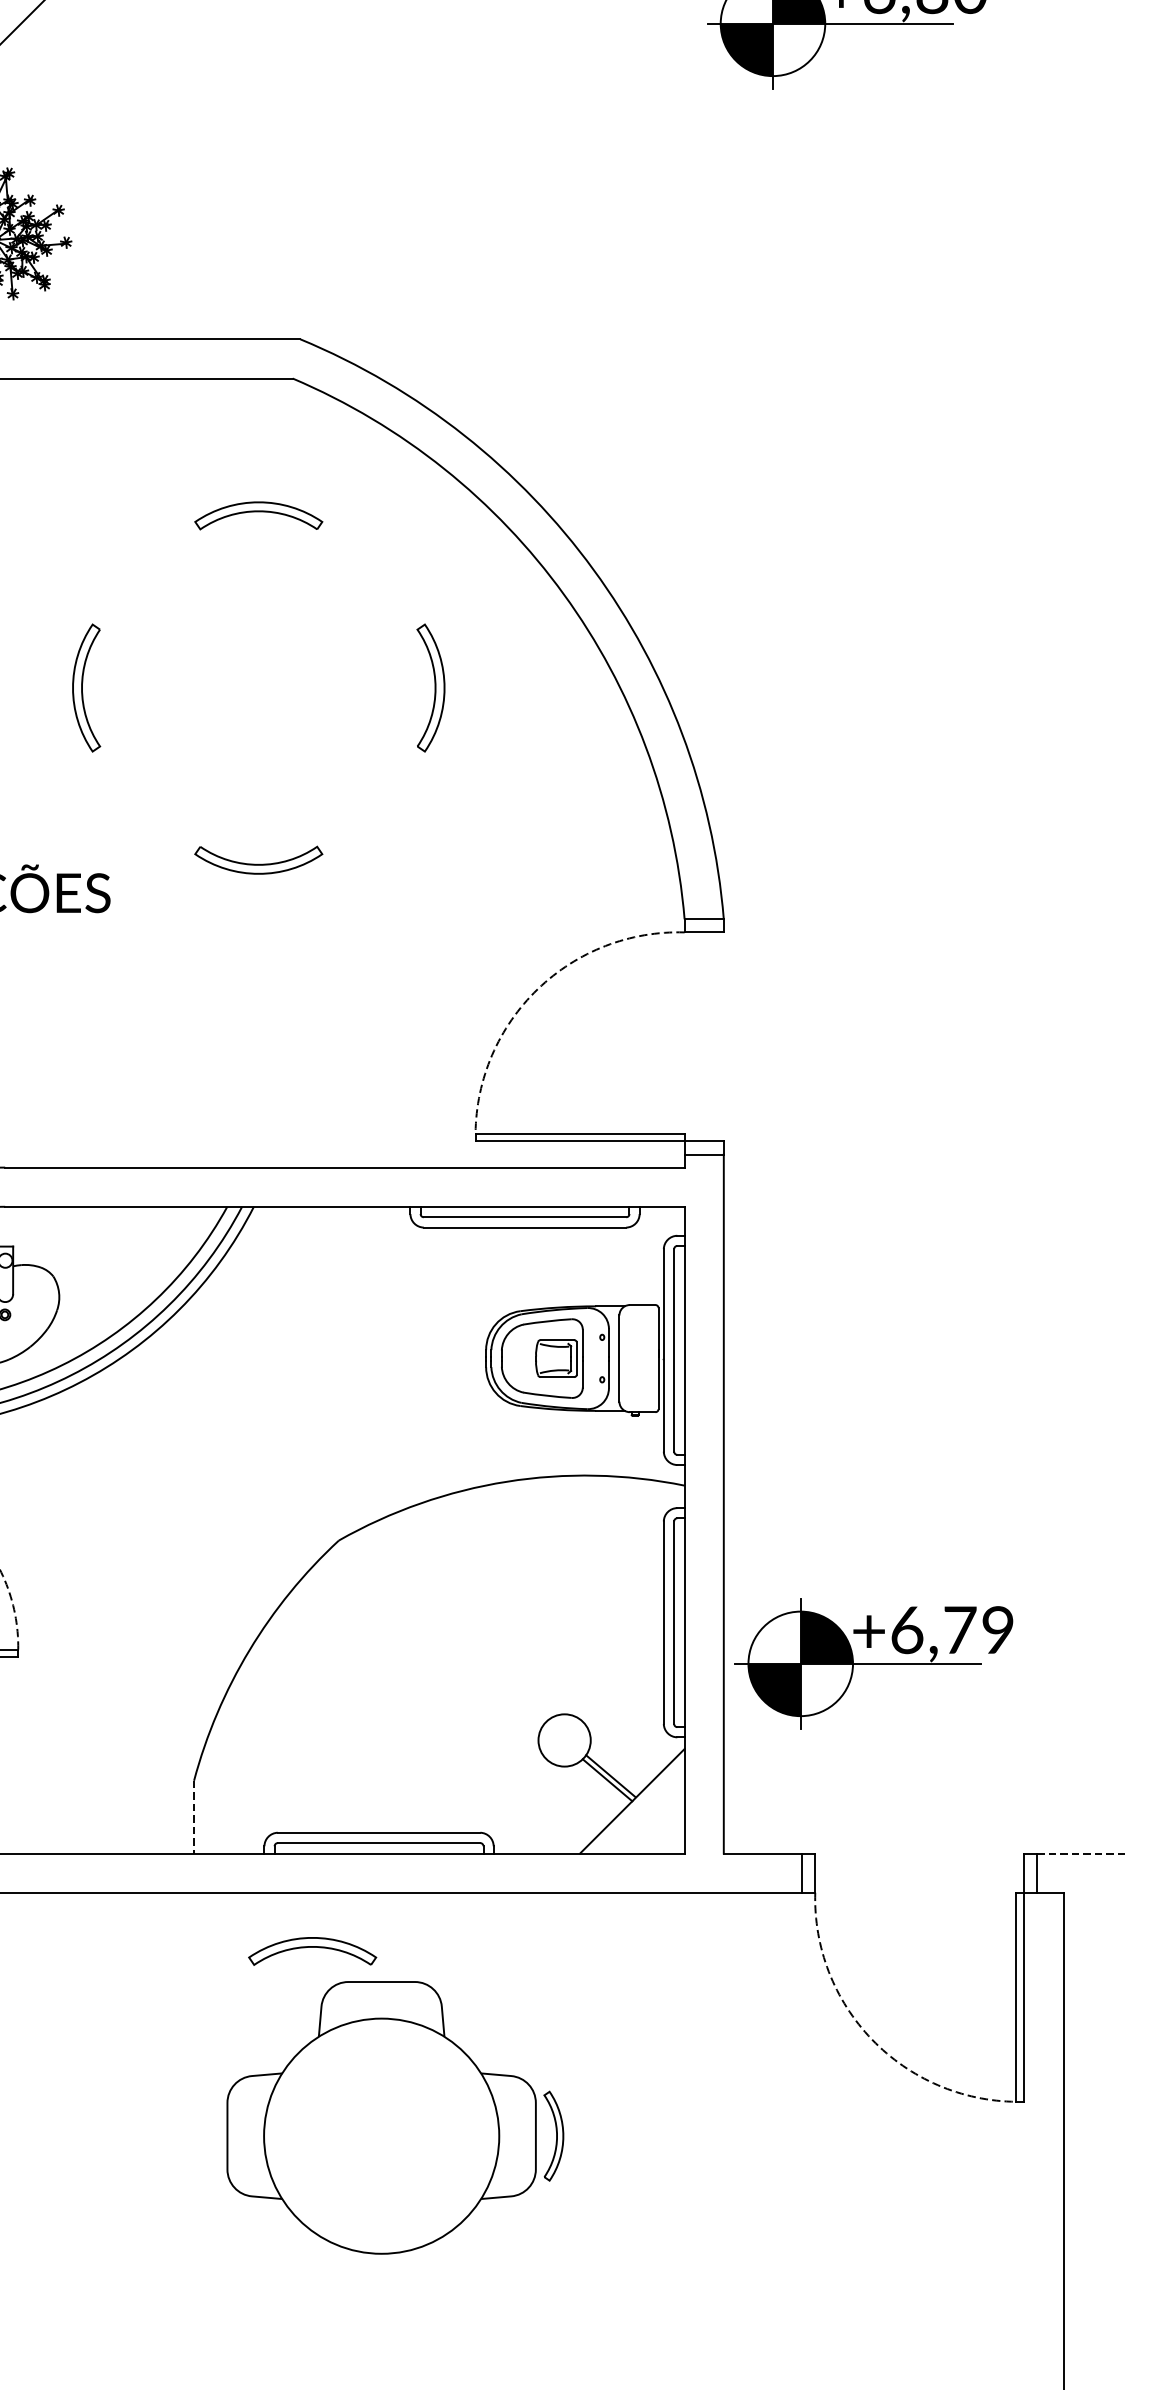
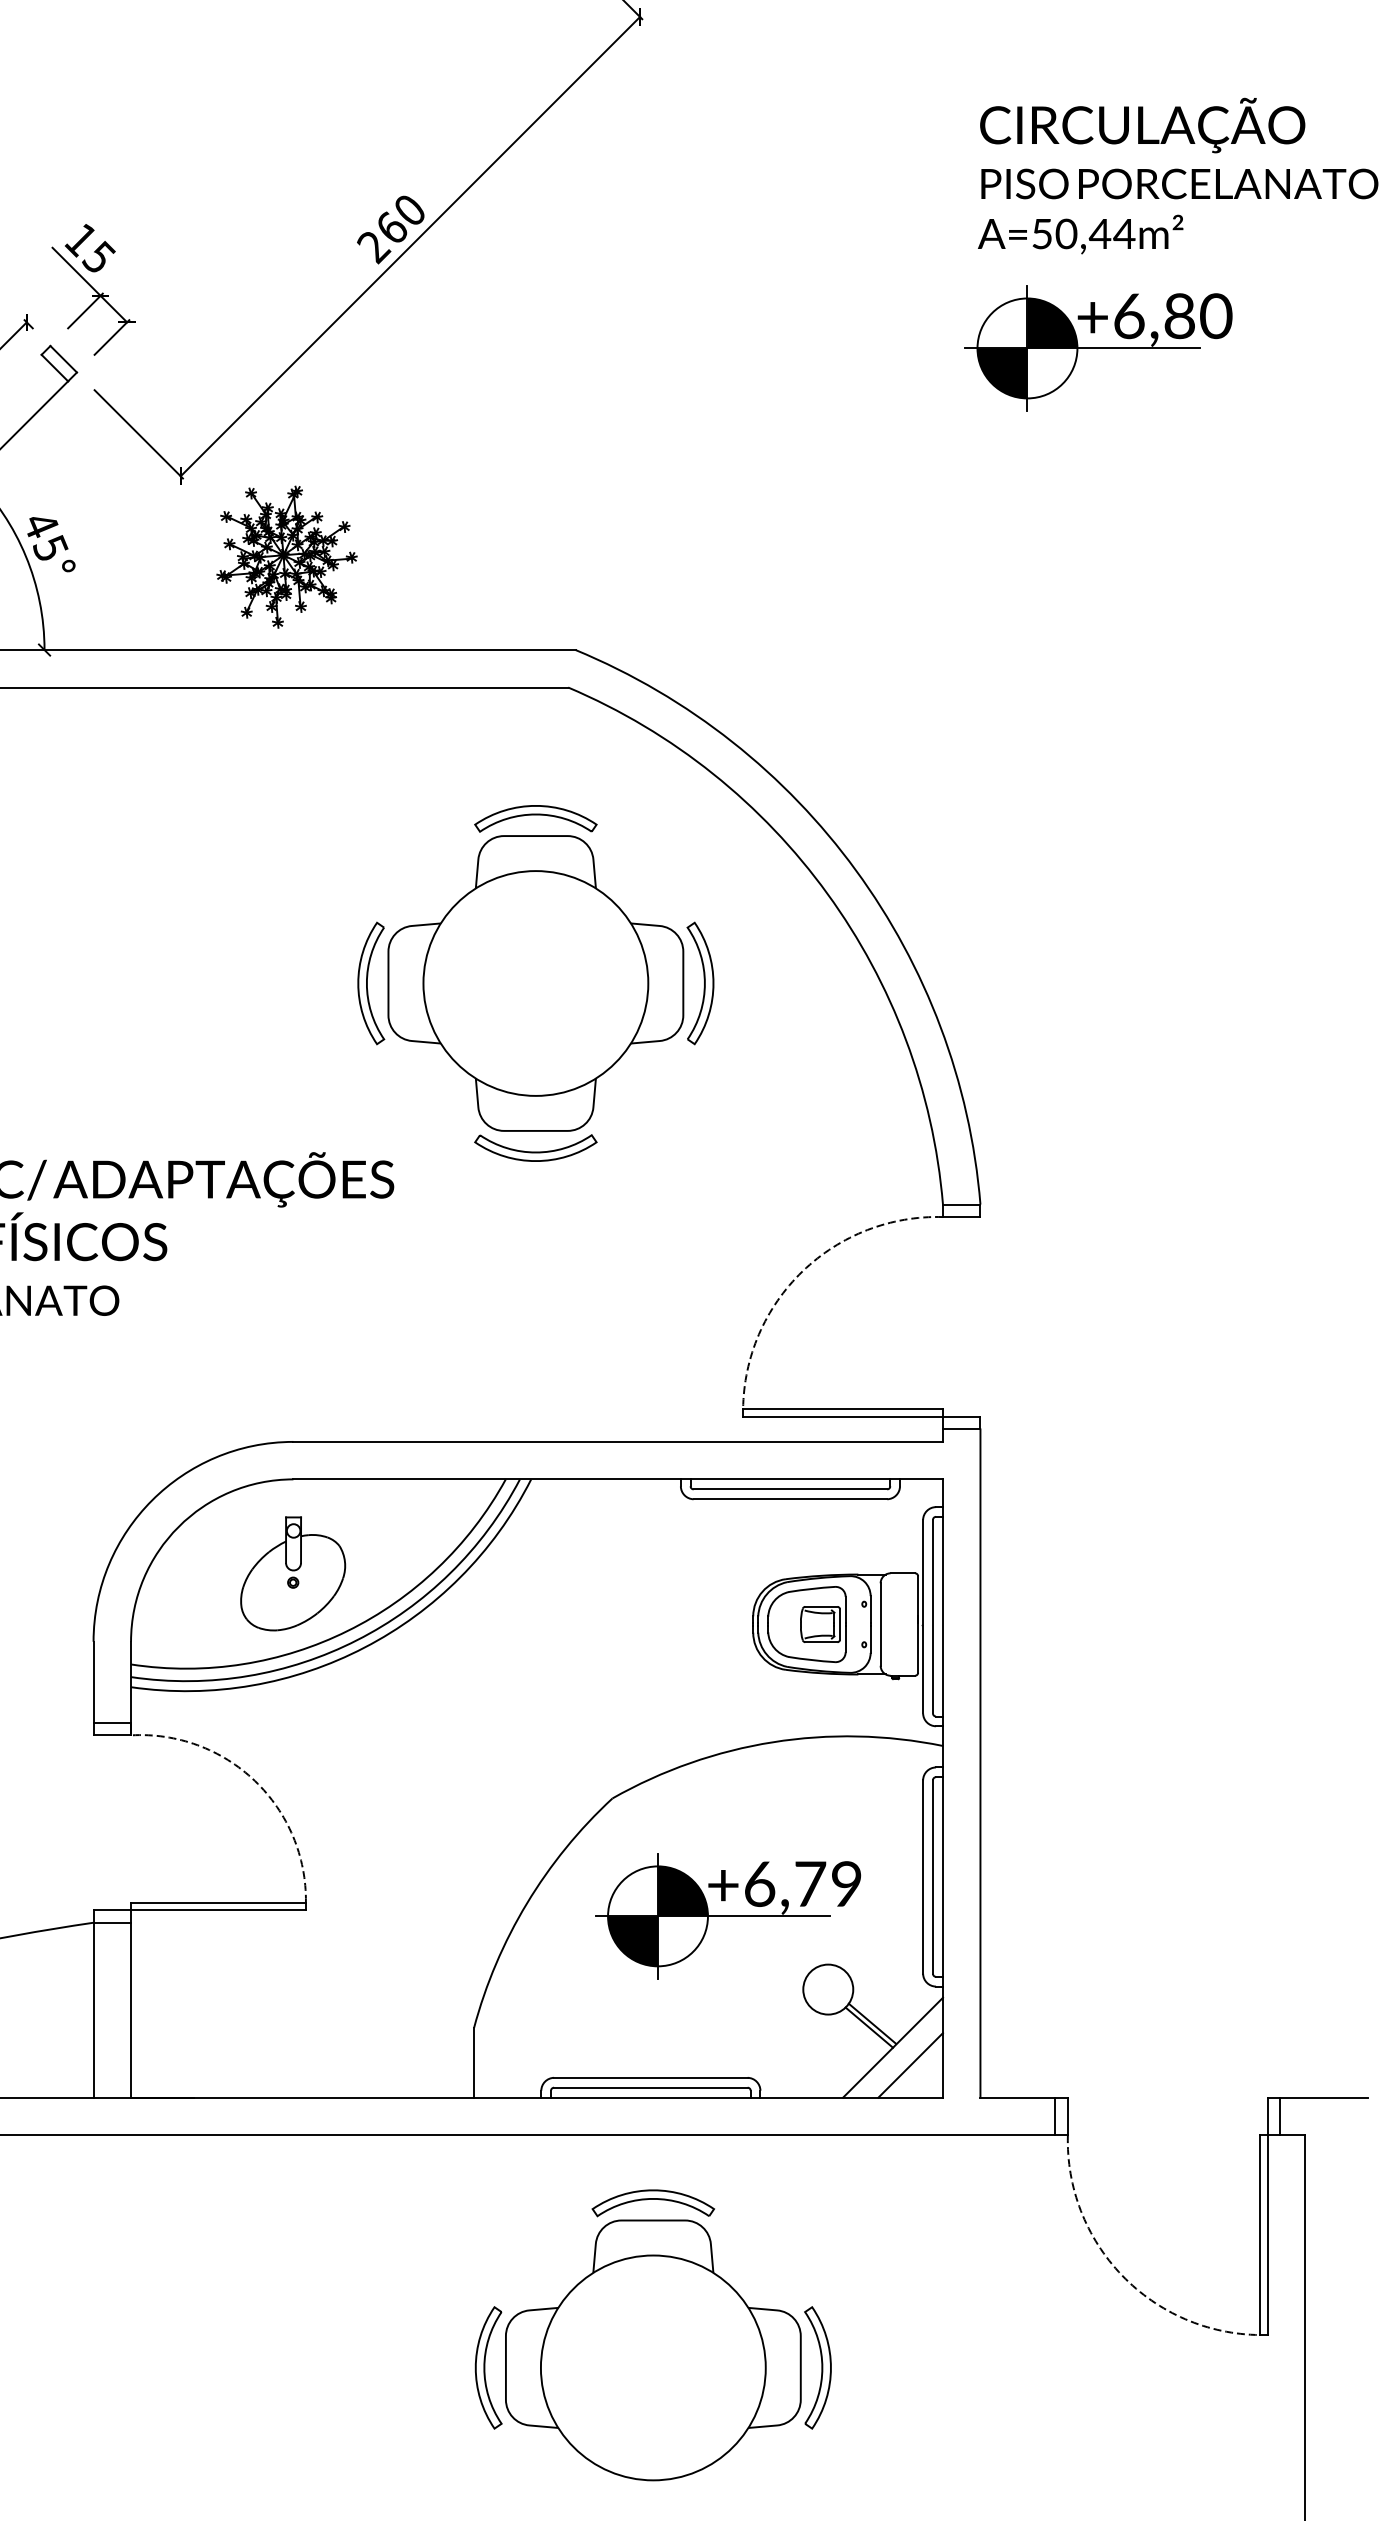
part: (258, 688) -> (535, 983), added
part: (874, 1664) -> (728, 1916), moved
line: (194, 1816) -> (474, 2062), dashed -> solid
line: (650, 1819) -> (910, 2065), added
line: (1082, 1853) -> (1323, 2097), dashed -> solid
part: (311, 1951) -> (652, 2203), moved
part: (209, 2135) -> (488, 2367), added
part: (553, 2135) -> (817, 2367), size x1.43

